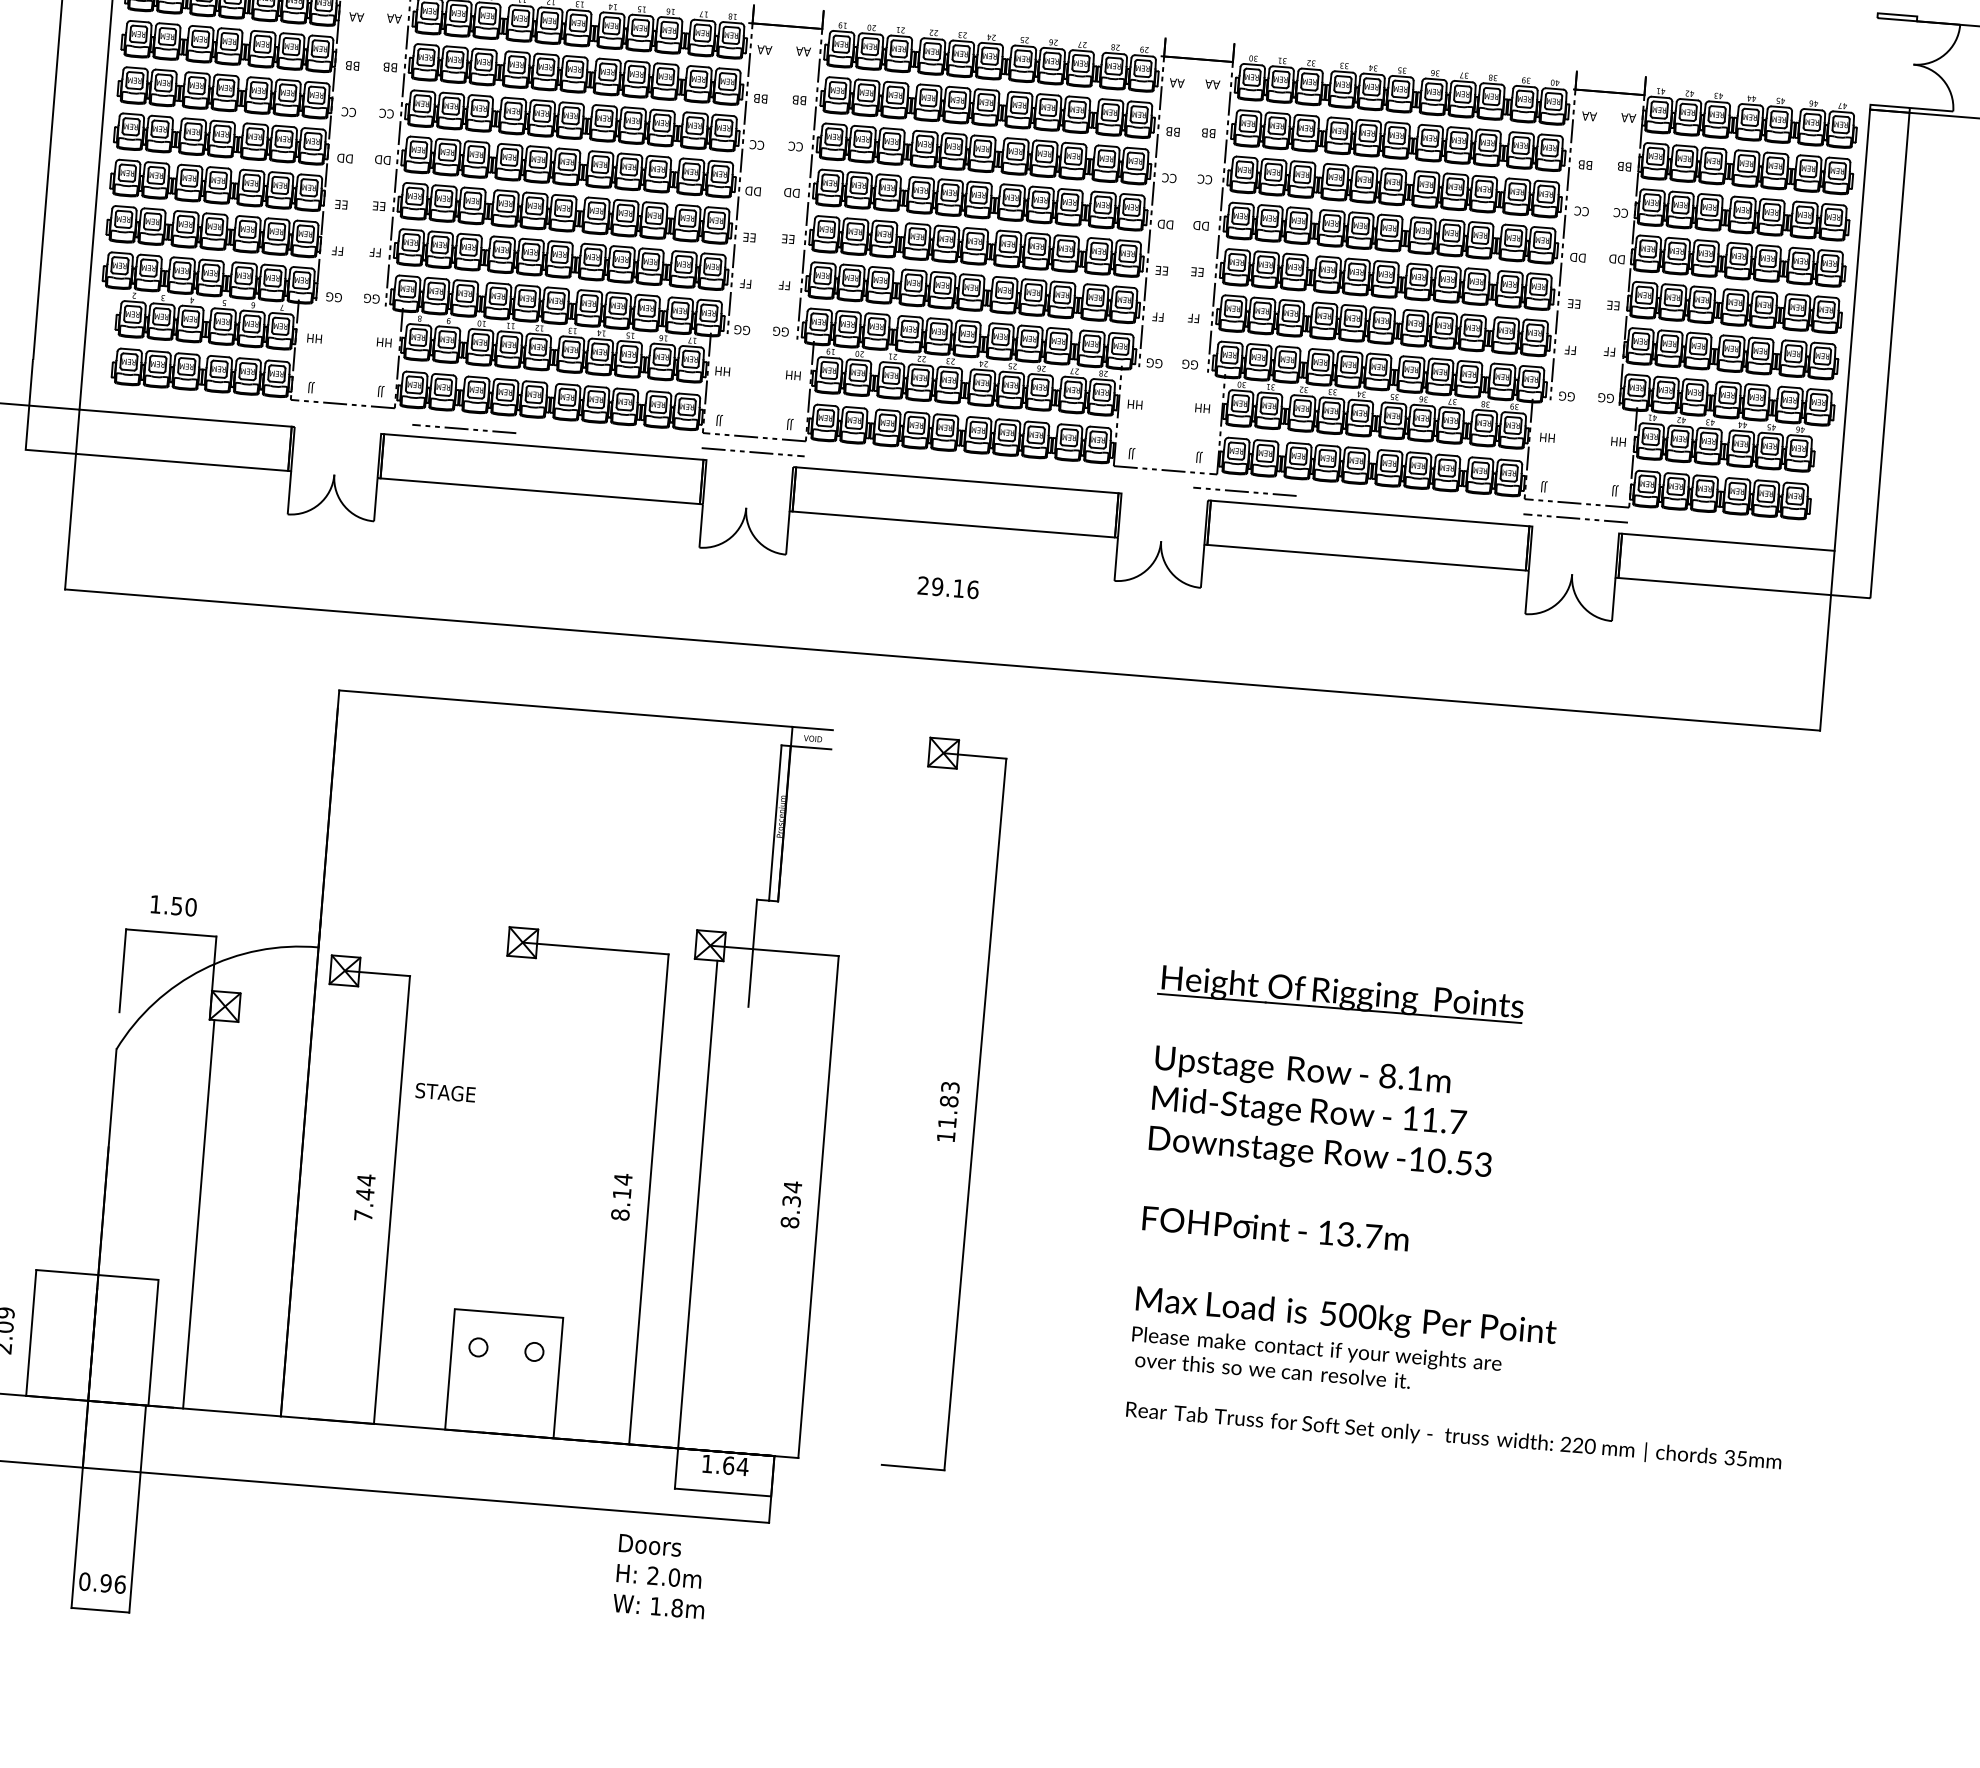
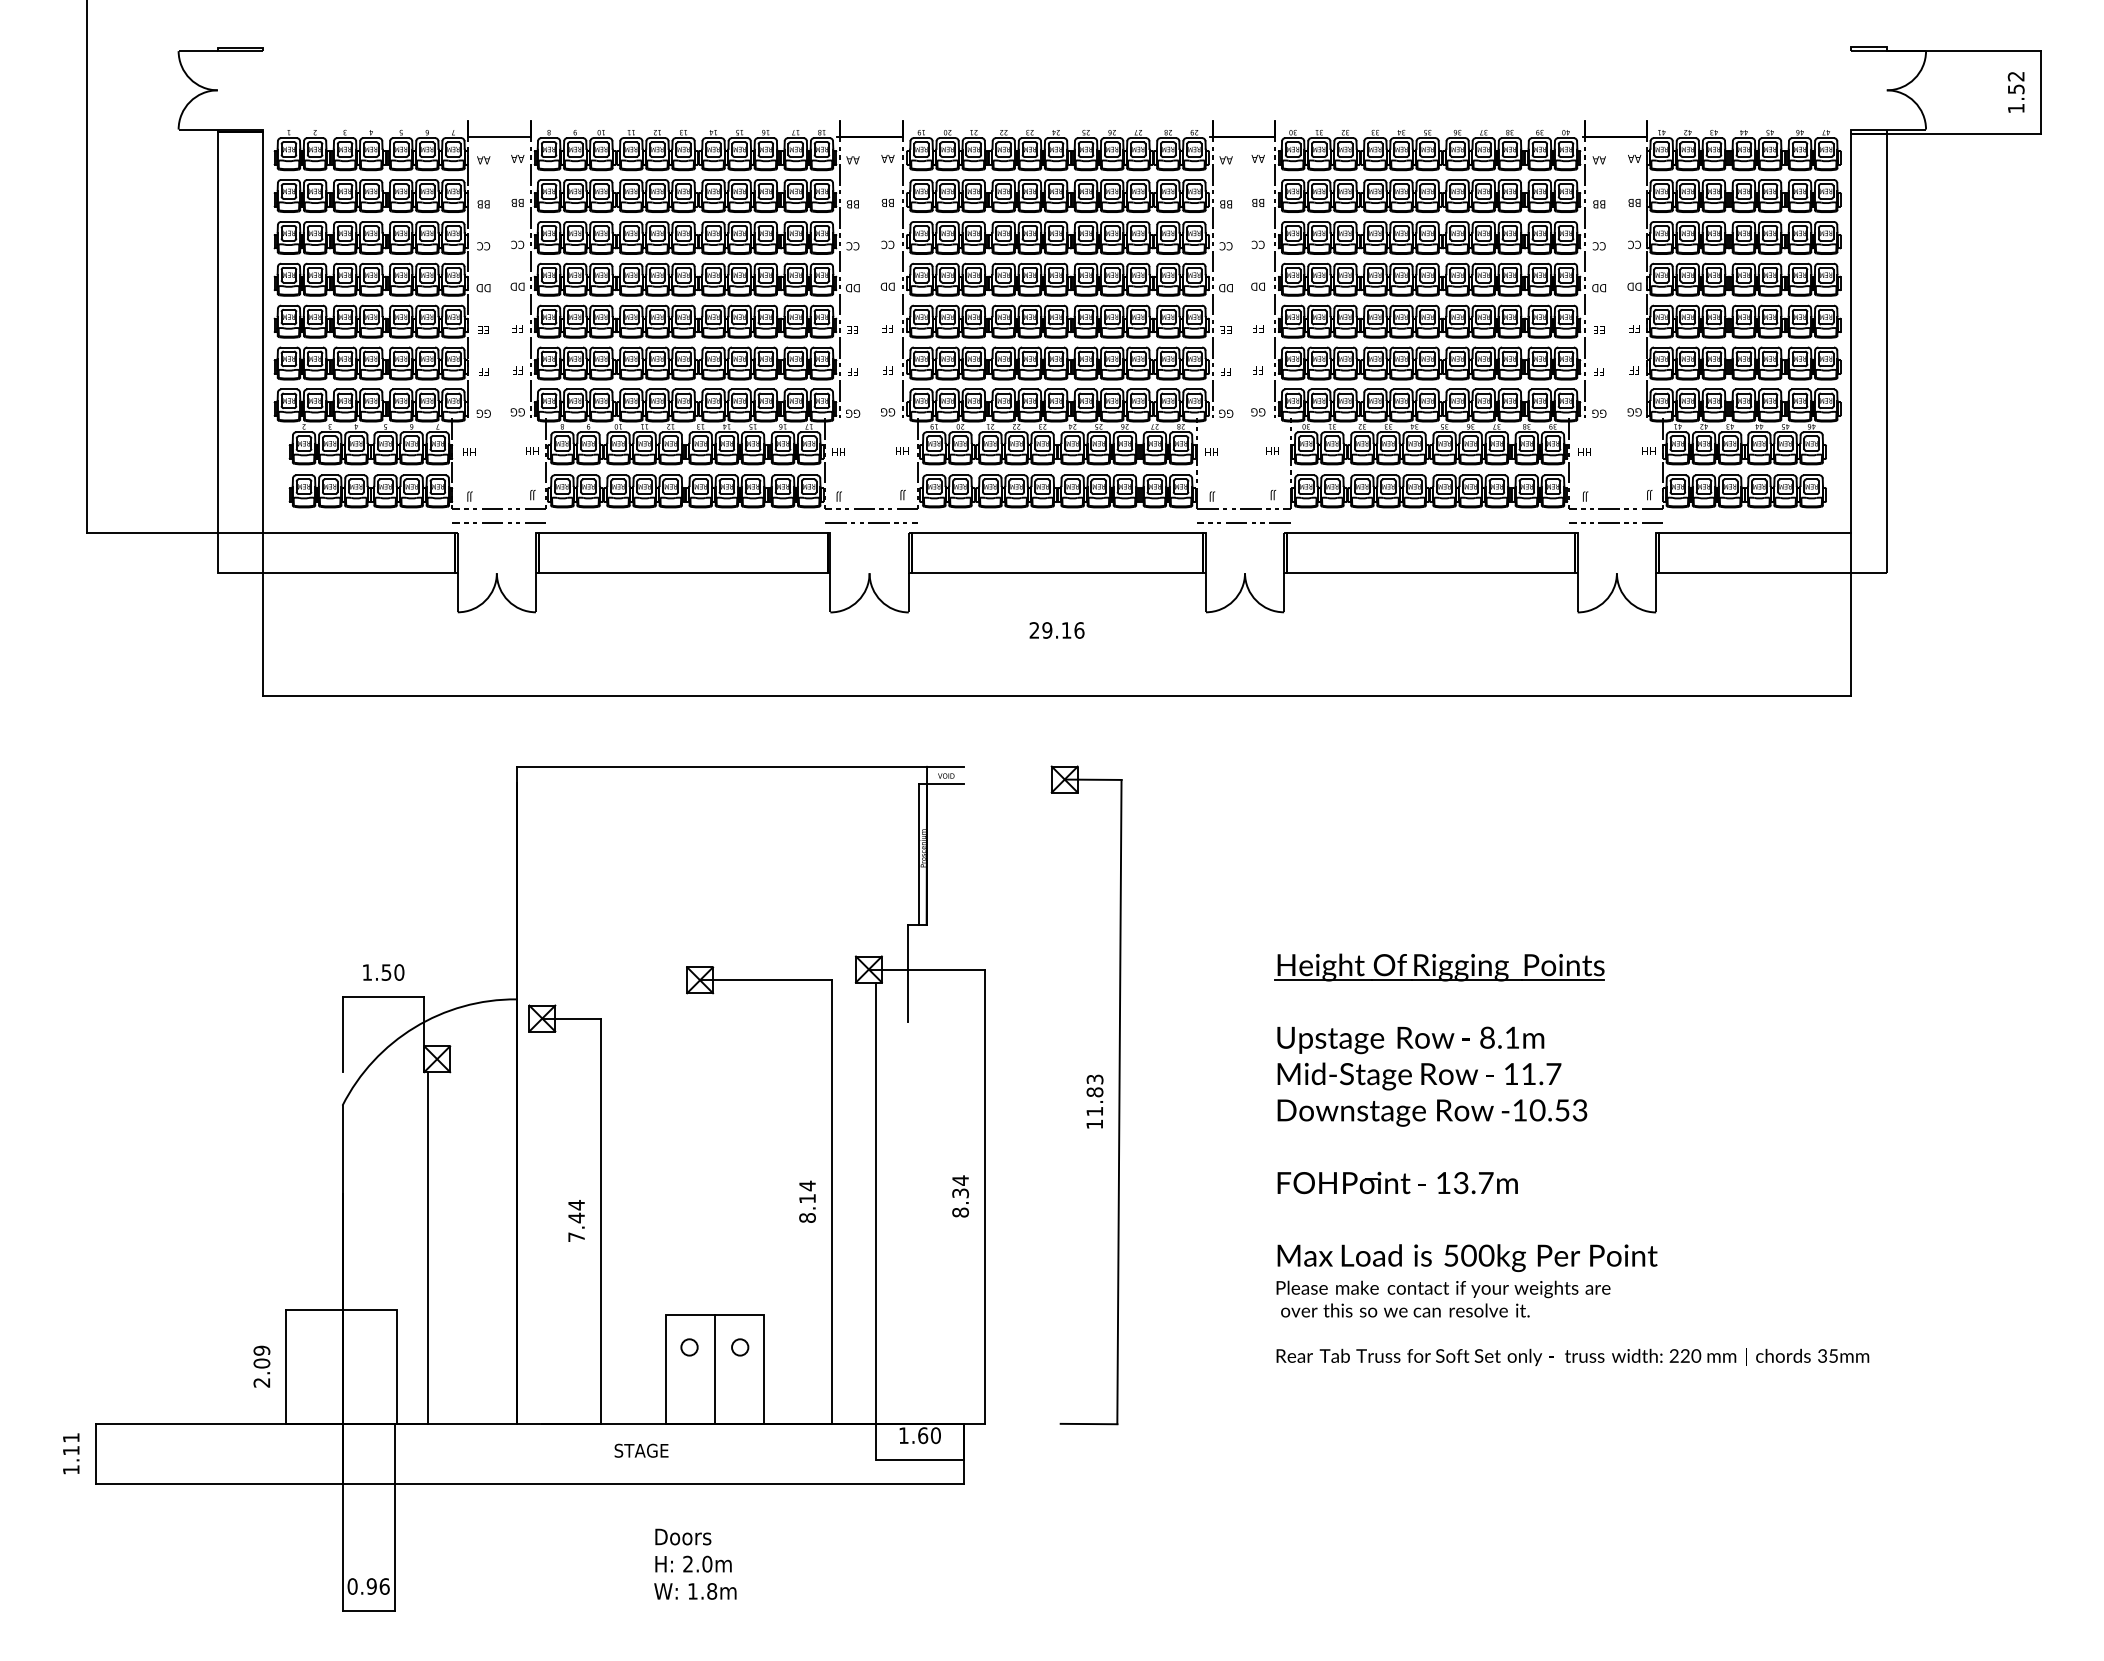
line: (463, 428) -> (498, 522), moved
line: (1244, 491) -> (1243, 522), moved
text: (445, 1092) -> (641, 1450), moved
line: (504, 1372) -> (714, 1368), added
text: (742, 1466) -> (935, 1435), 1.64 -> 1.60
text: (661, 1575) -> (695, 1563), moved

